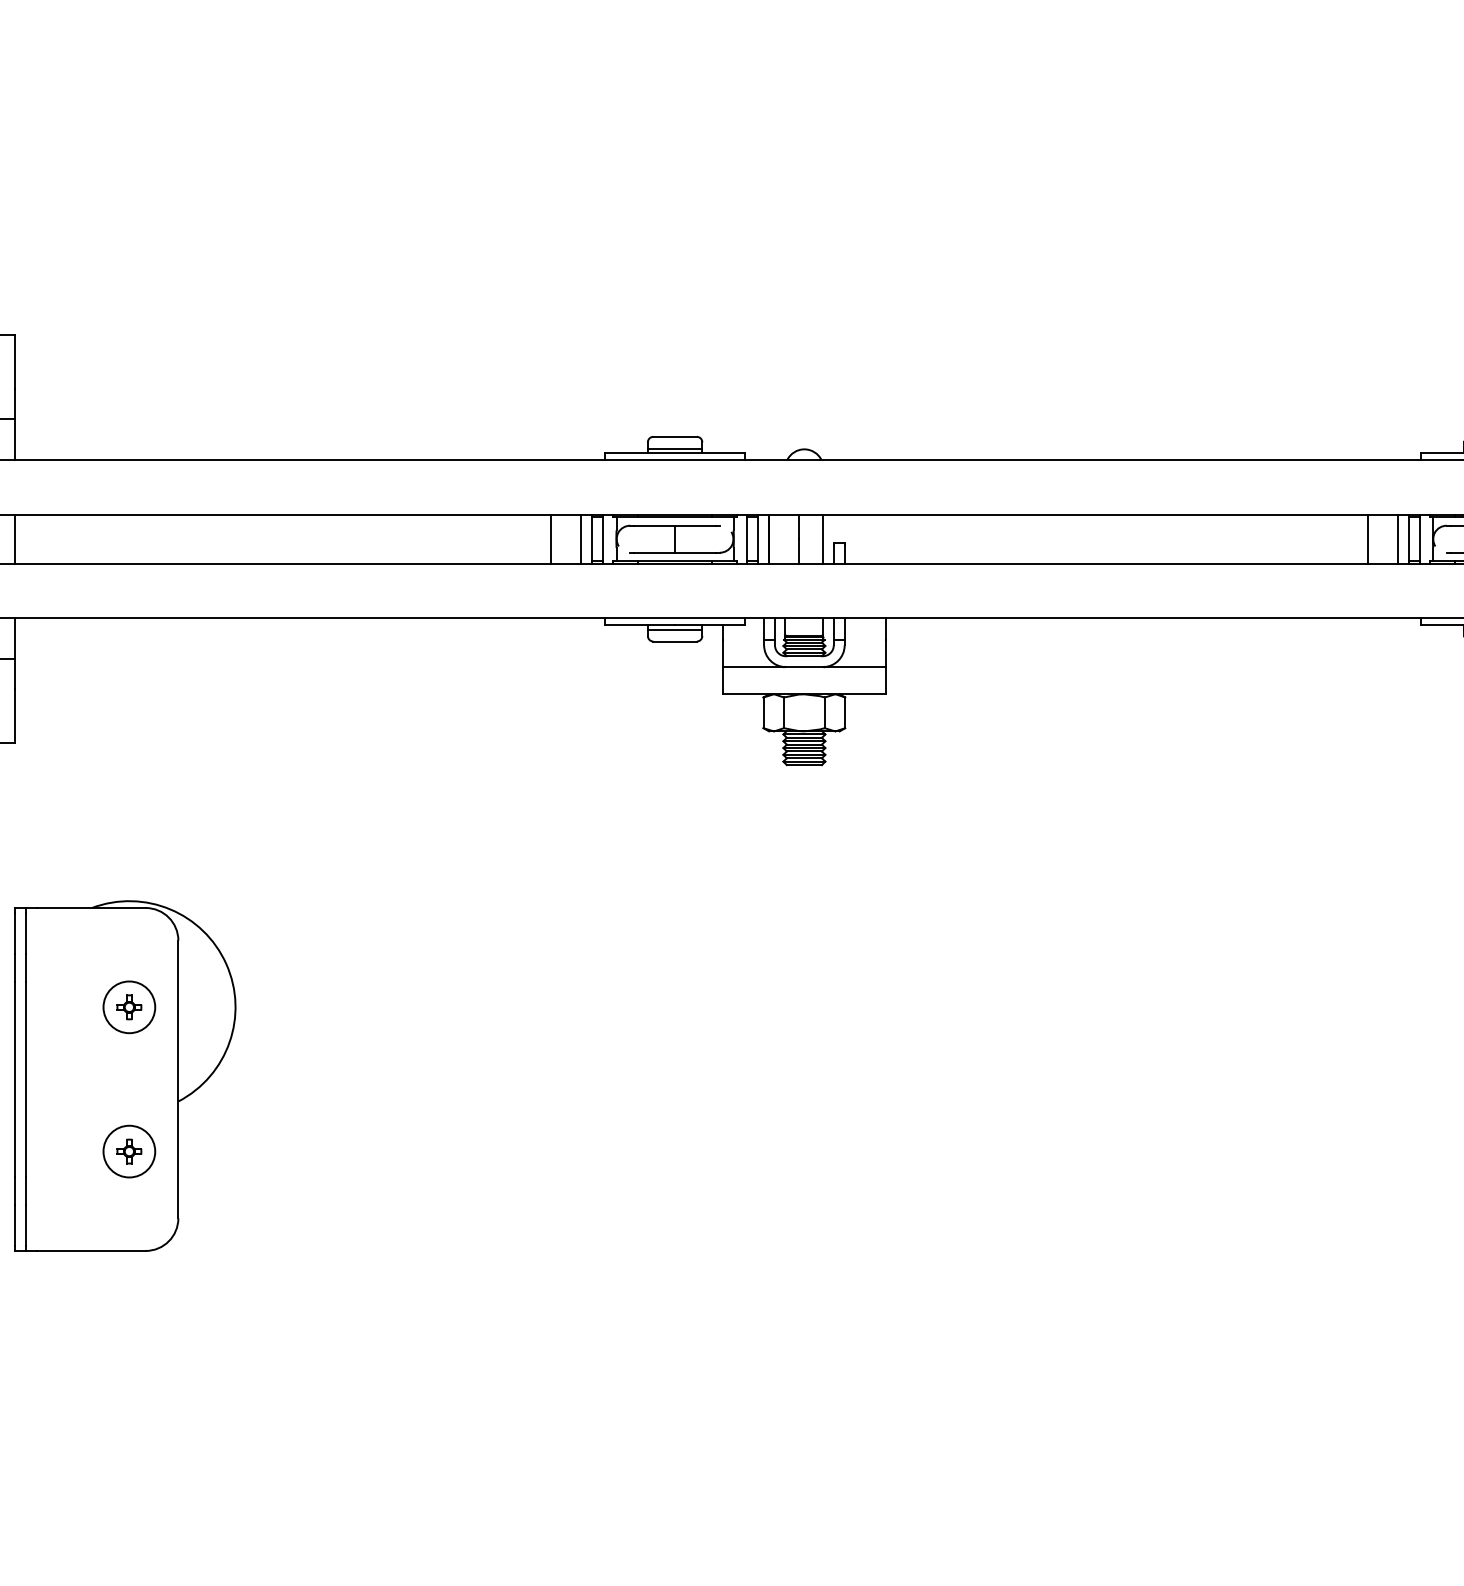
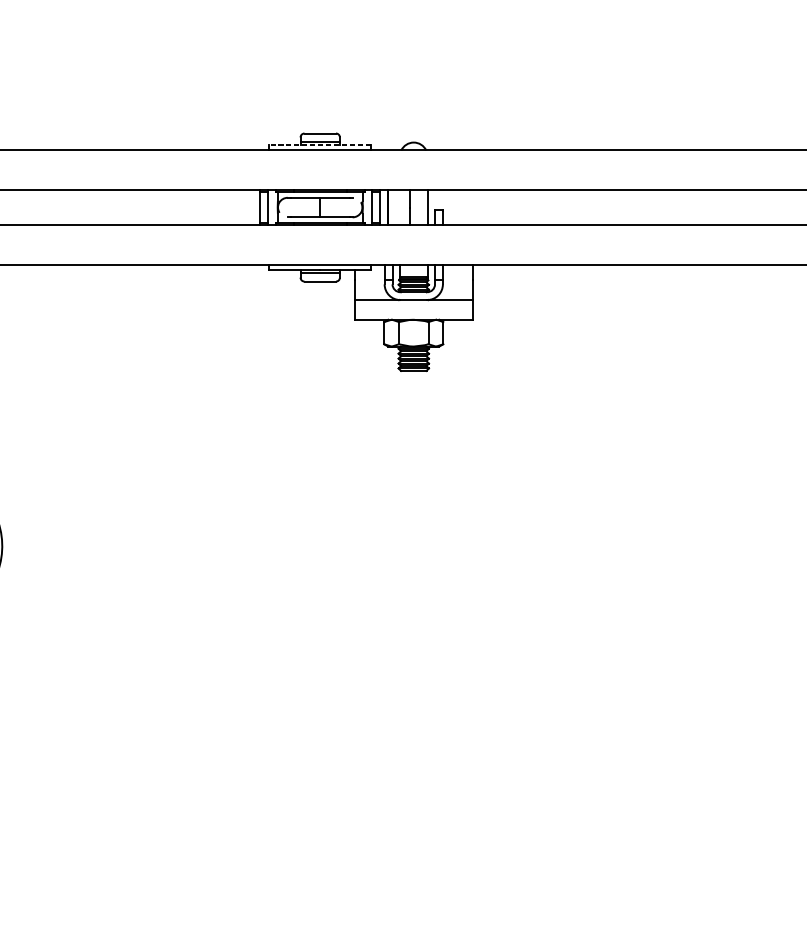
line: (674, 453) -> (319, 145), solid -> dashed
line: (551, 538) -> (230, 207), removed
line: (581, 538) -> (252, 207), removed

